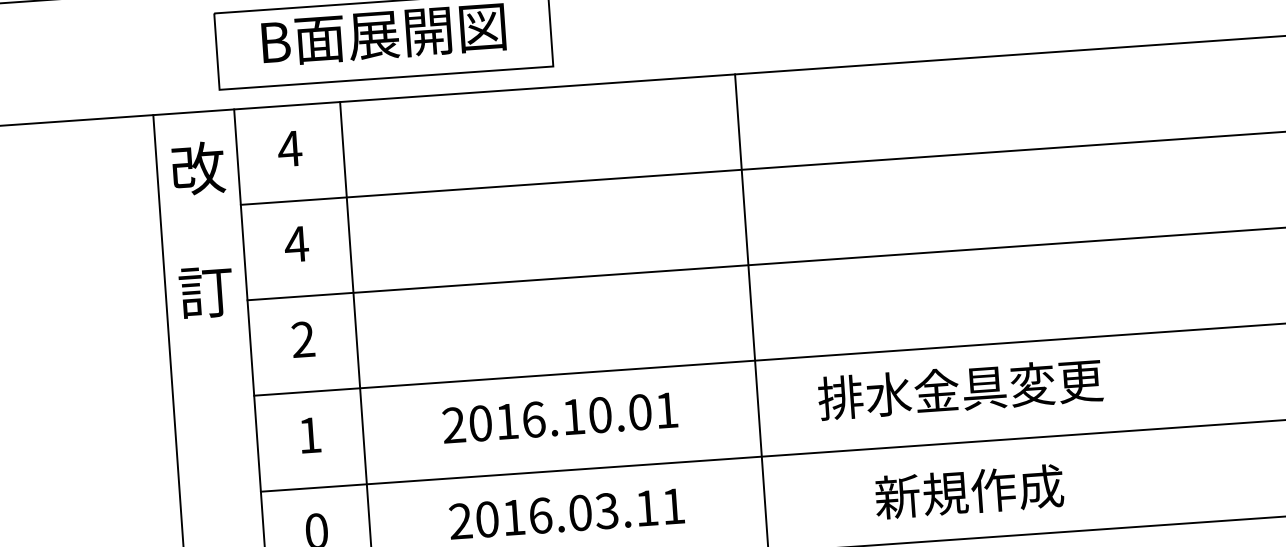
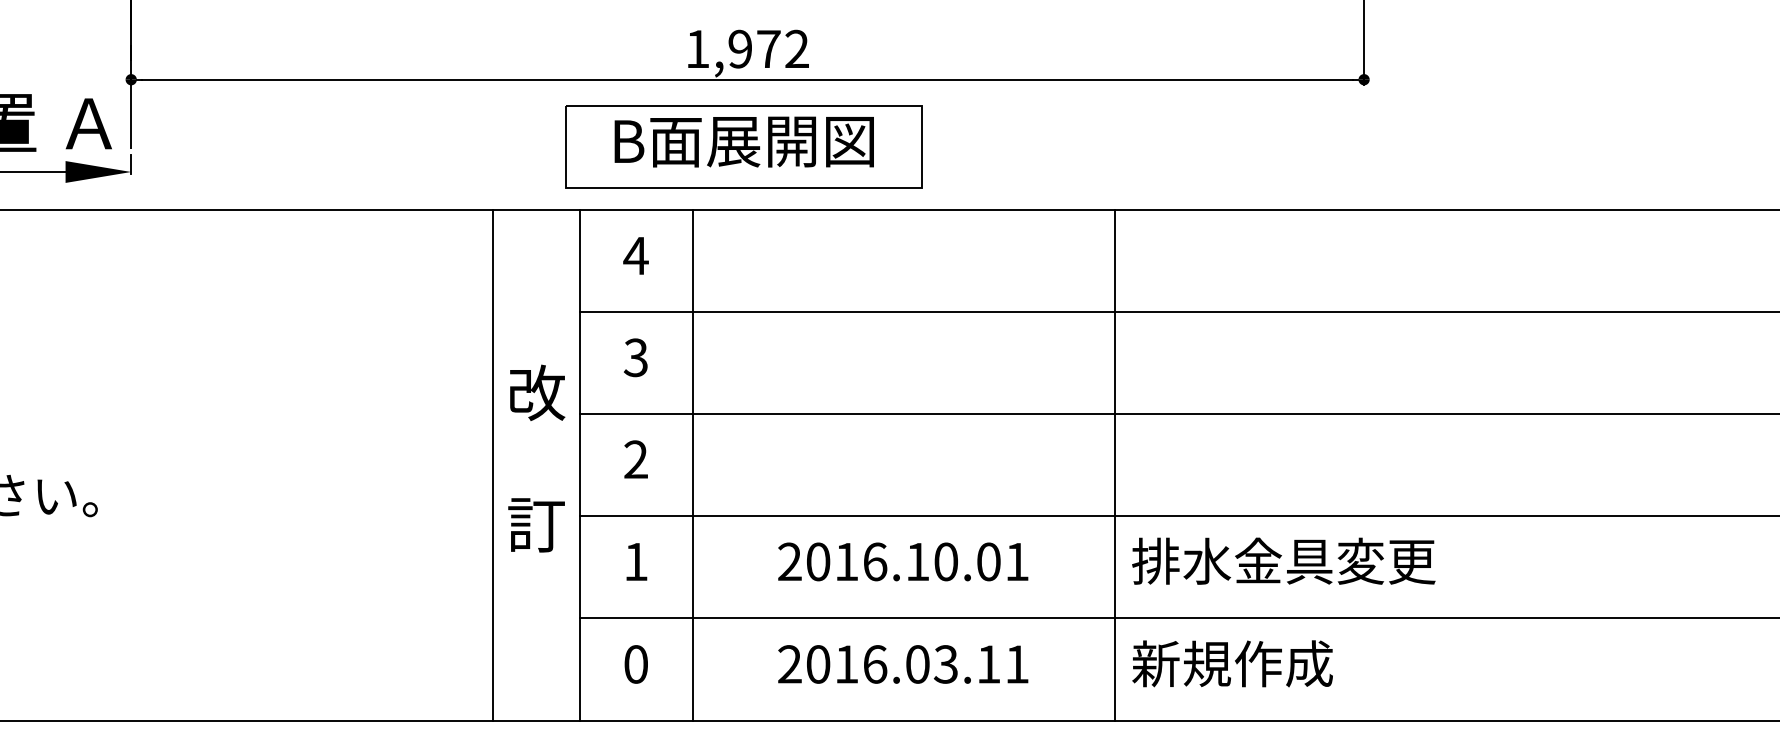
text: (201, 229) -> (536, 458), moved
text: (296, 244) -> (635, 357), 4 -> 3
text: (960, 388) -> (1283, 560), moved
text: (969, 491) -> (1232, 663), moved

